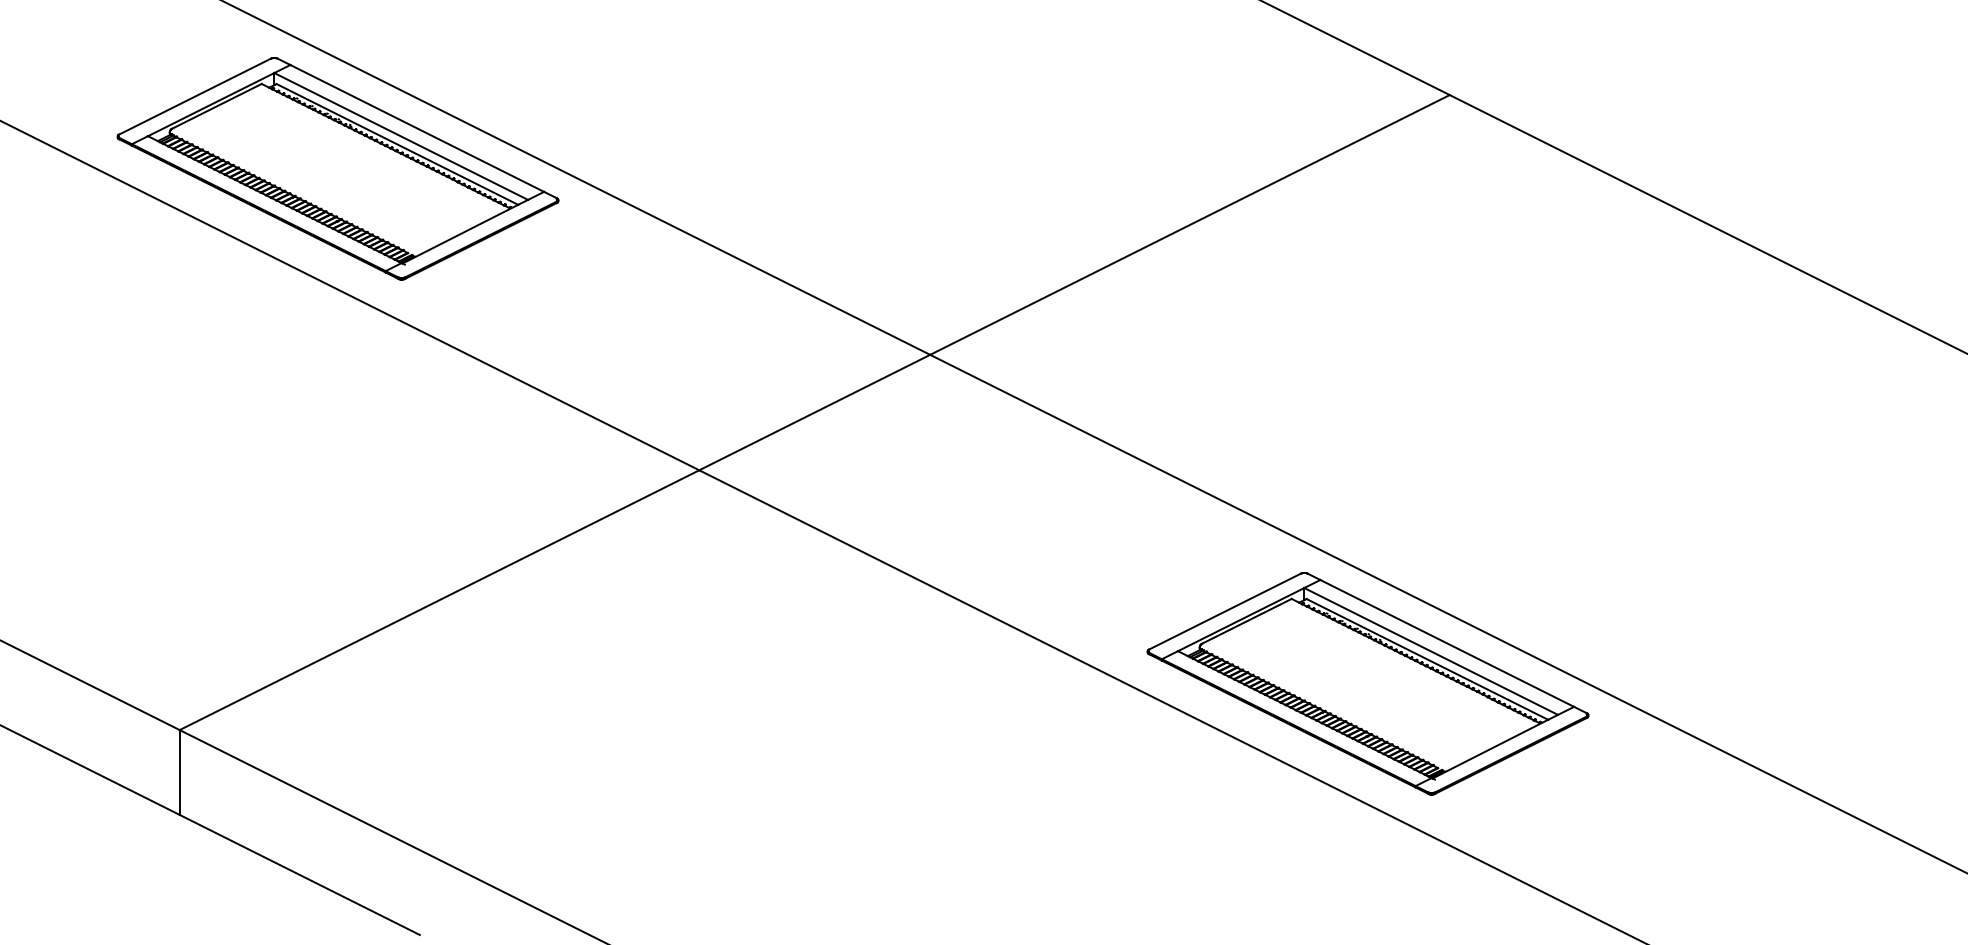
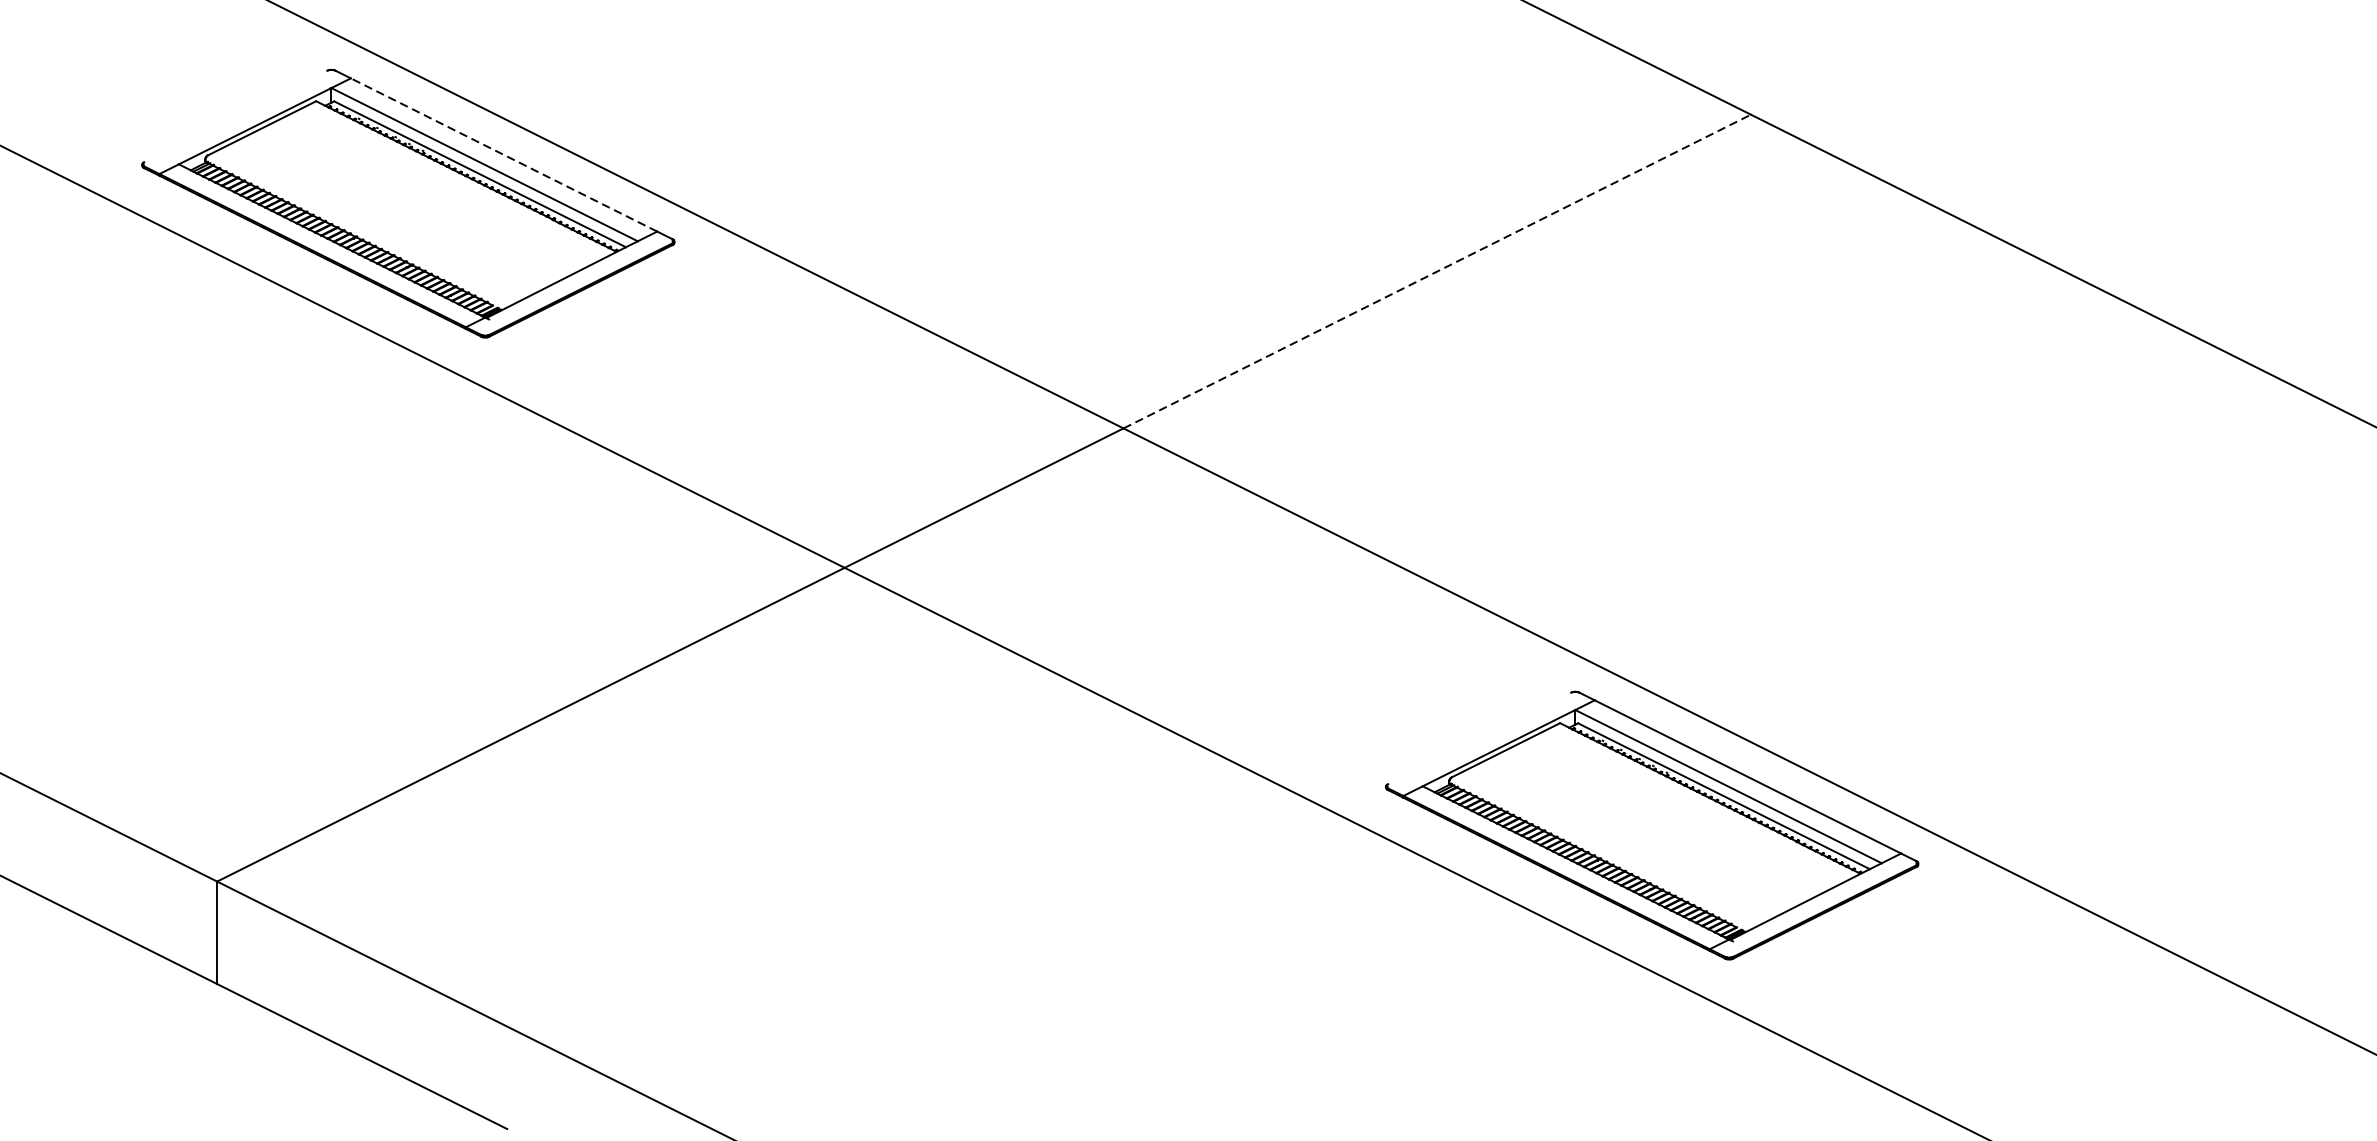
line: (194, 96) -> (235, 116), removed
line: (417, 128) -> (504, 155), solid -> dashed
line: (1190, 224) -> (1437, 270), solid -> dashed
line: (1224, 611) -> (1478, 738), removed

